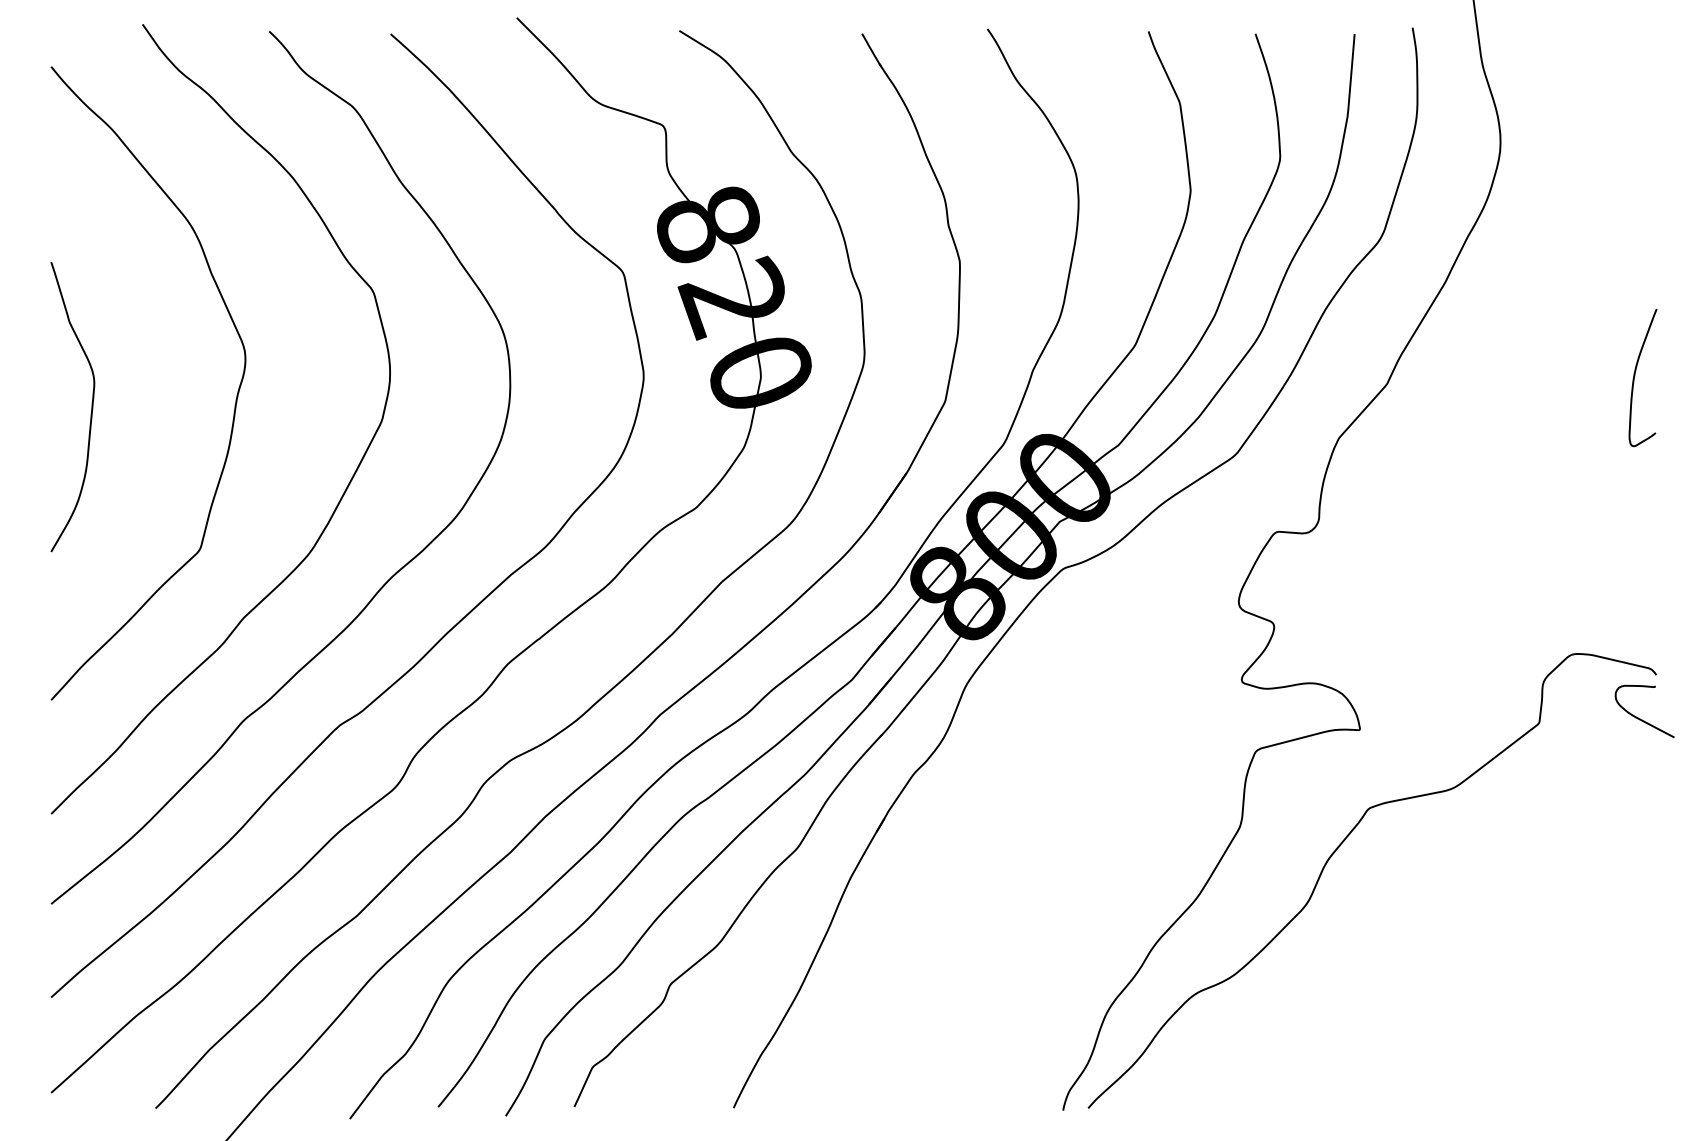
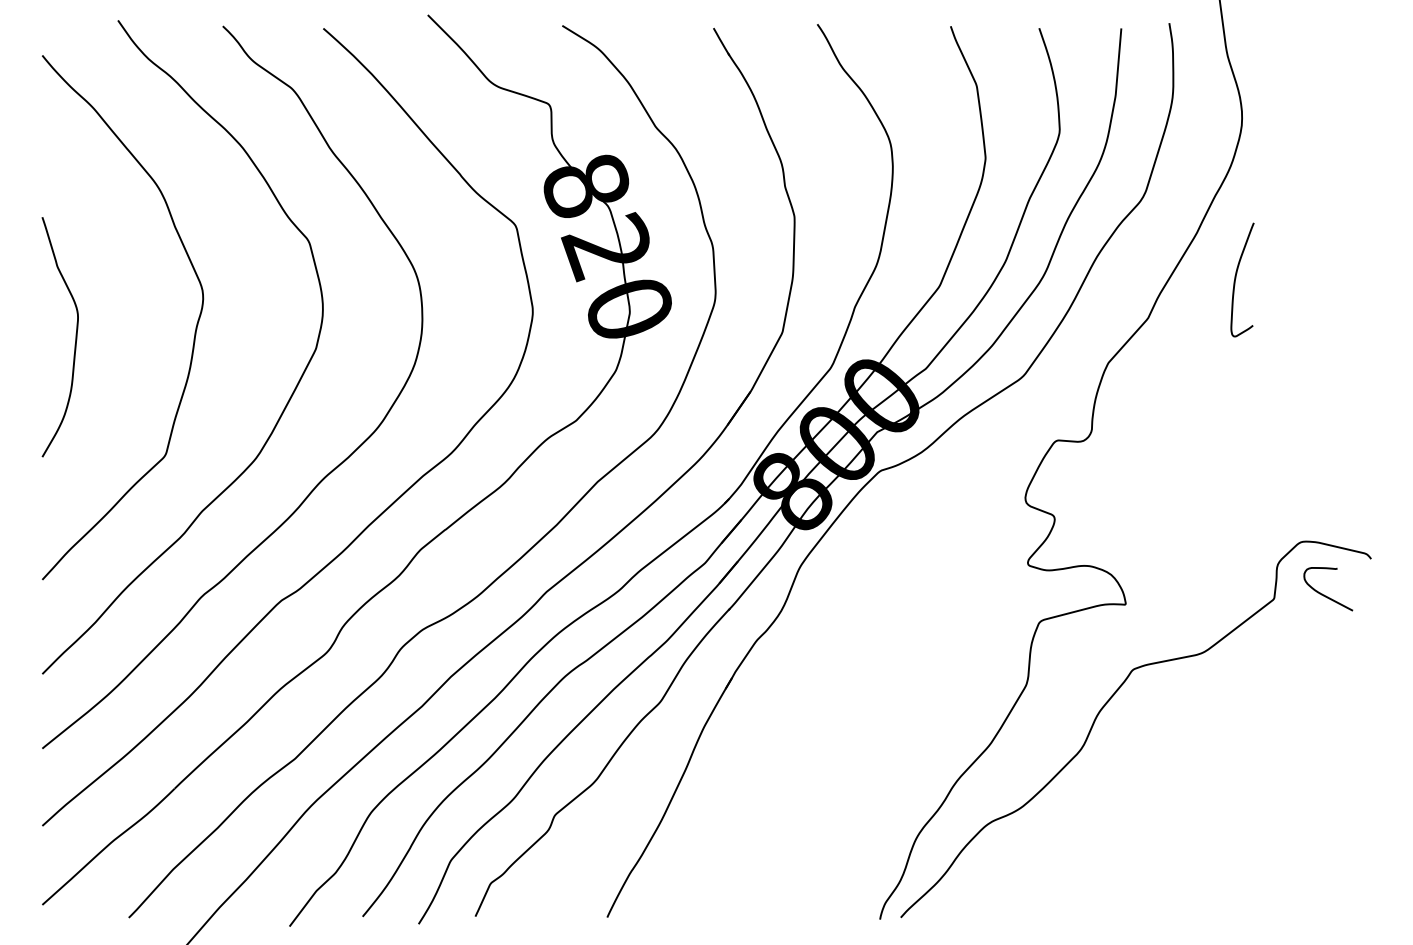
curve: (1635, 376) -> (1236, 278), moved
curve: (1640, 718) -> (1324, 595), moved

